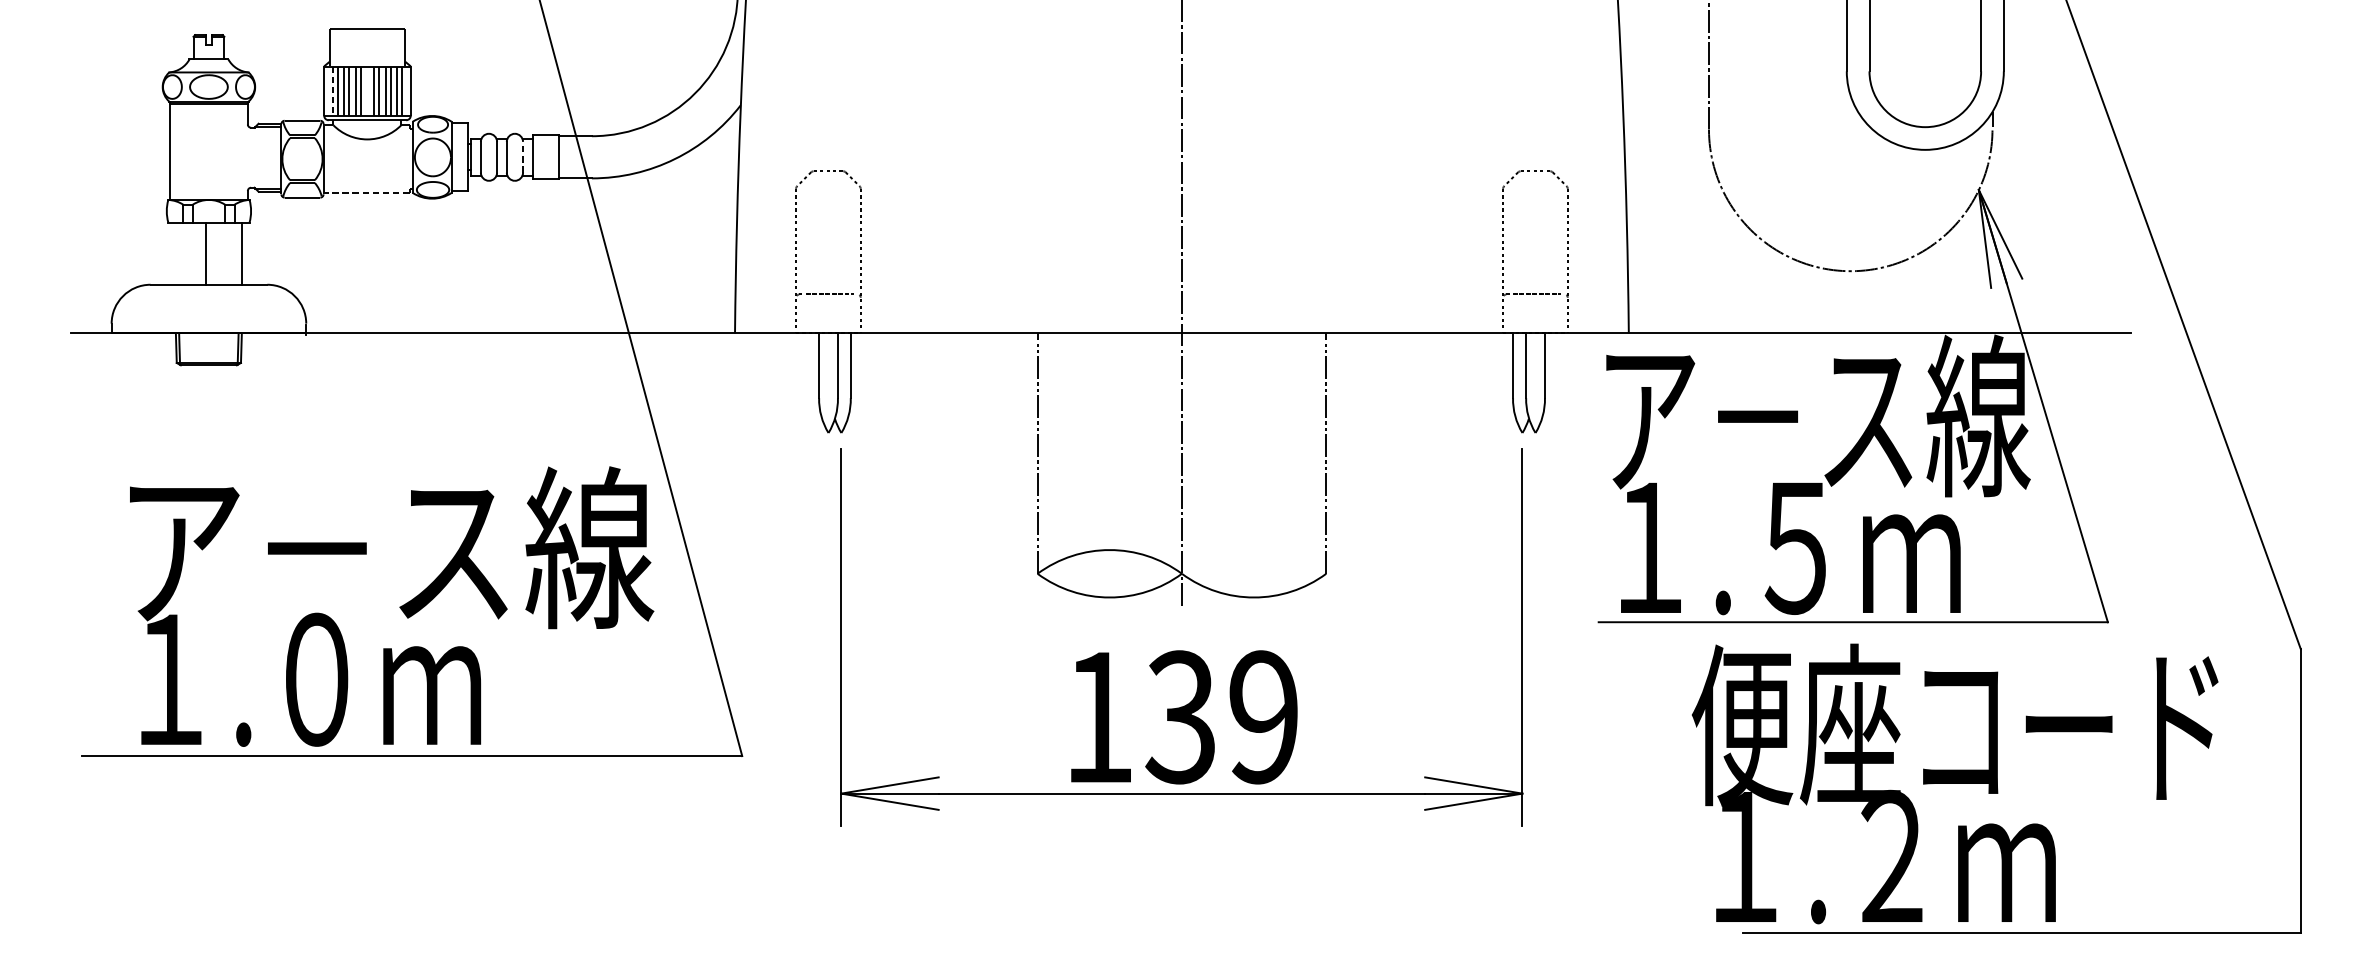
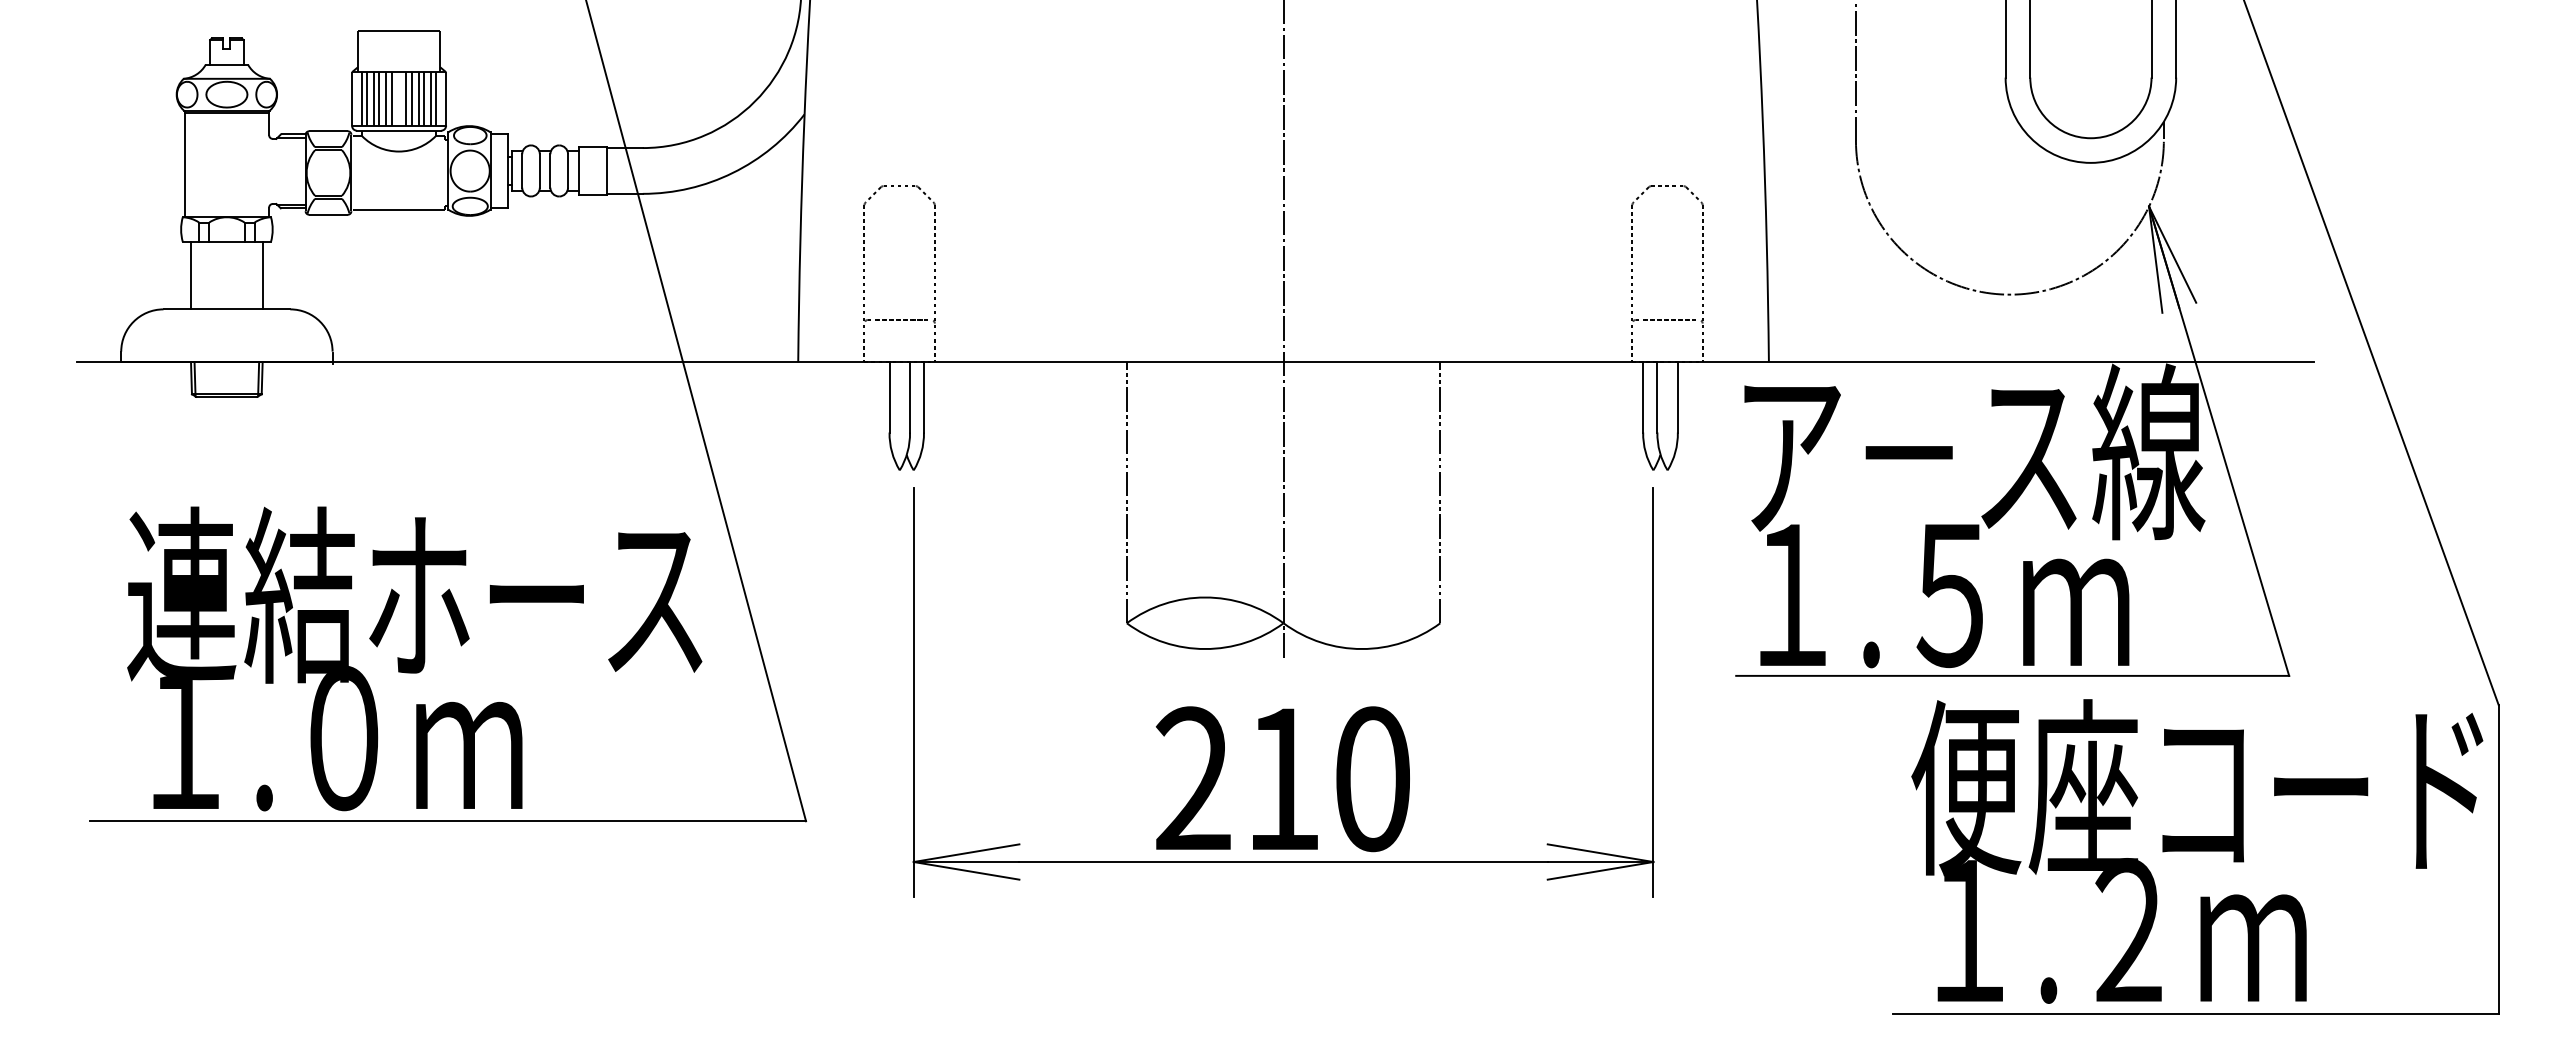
line: (332, 90) -> (361, 98), dashed -> solid
line: (523, 156) -> (568, 170), dashed -> solid
line: (366, 193) -> (398, 210), dashed -> solid
line: (205, 253) -> (190, 275), moved
text: (385, 547) -> (418, 594), ア－ス線 -> 連結ホース
text: (1180, 717) -> (1282, 779), 139 -> 210
text: (1955, 783) -> (2197, 851), moved

